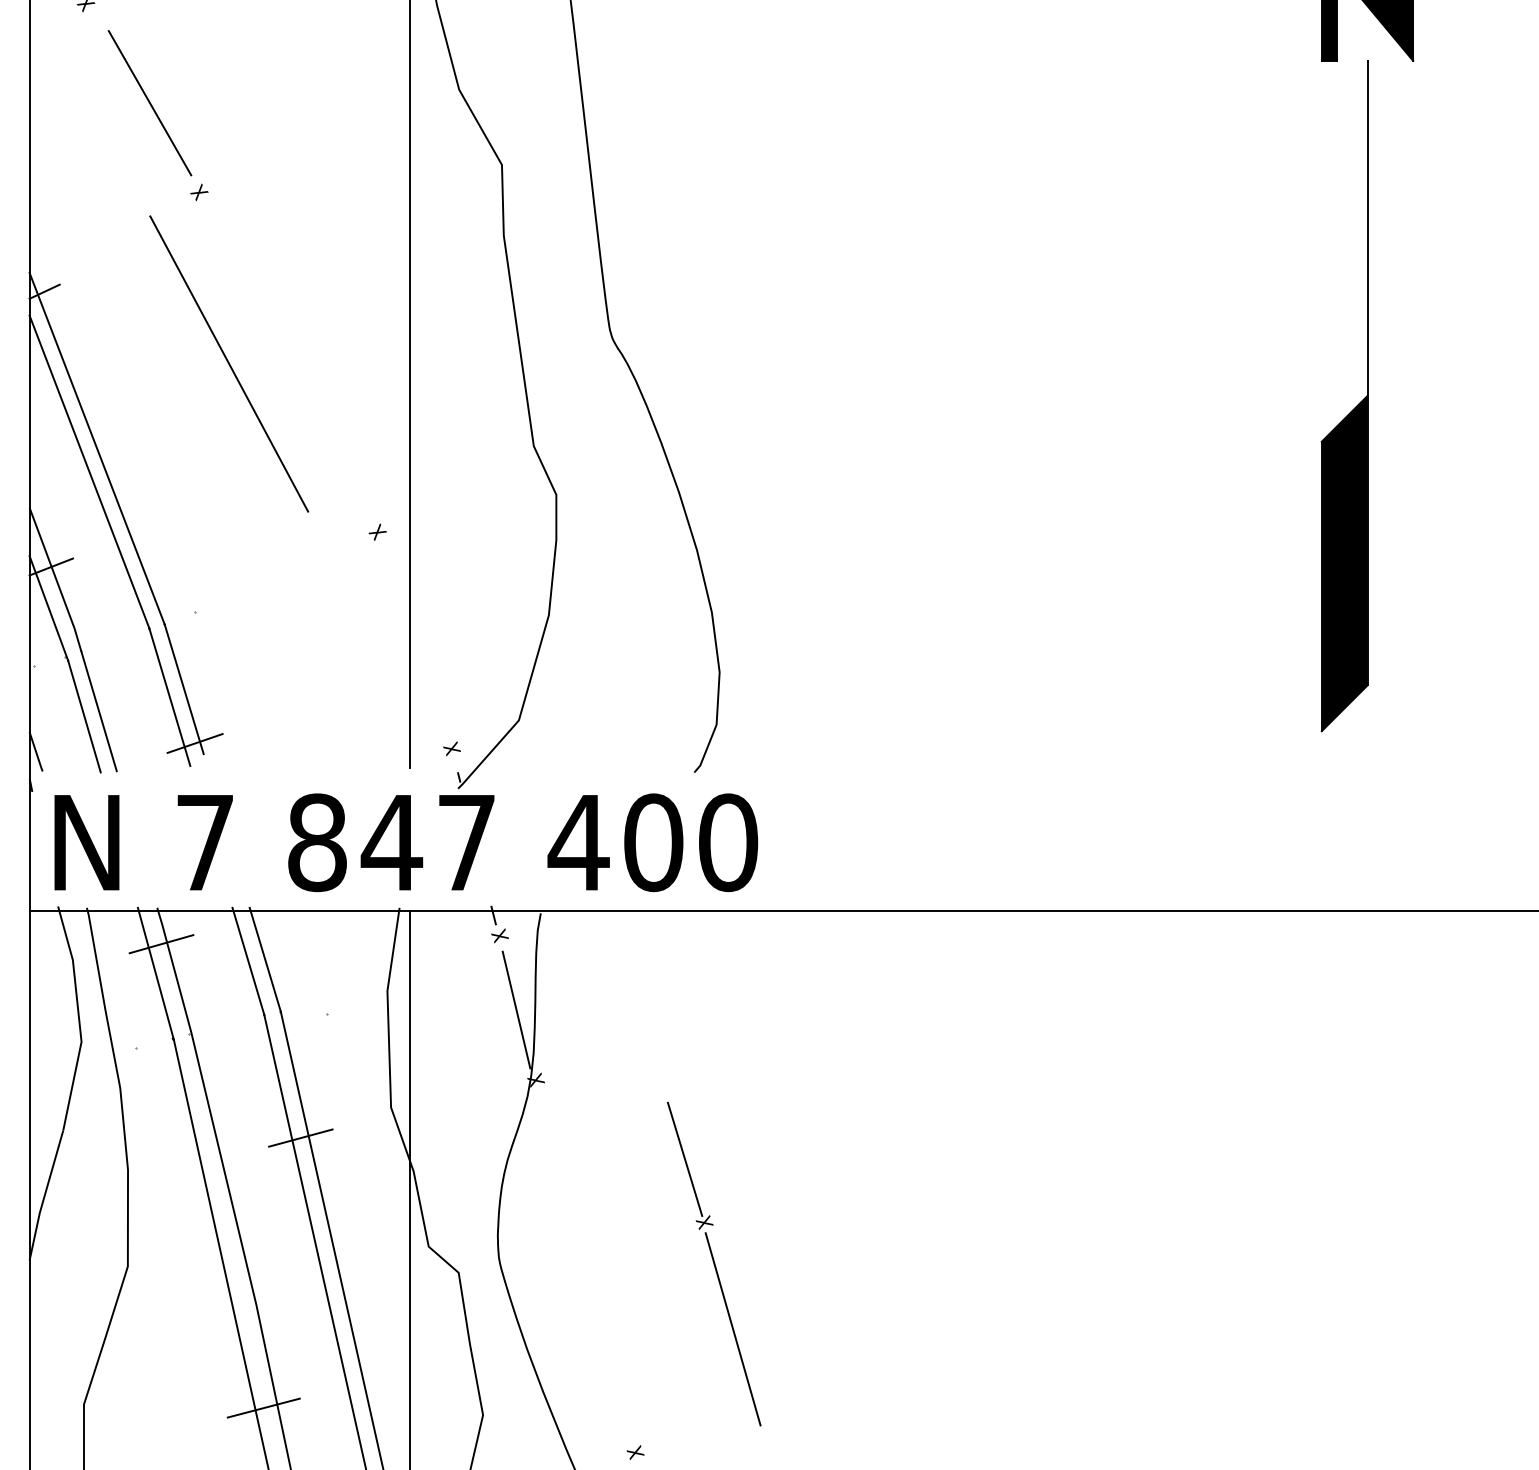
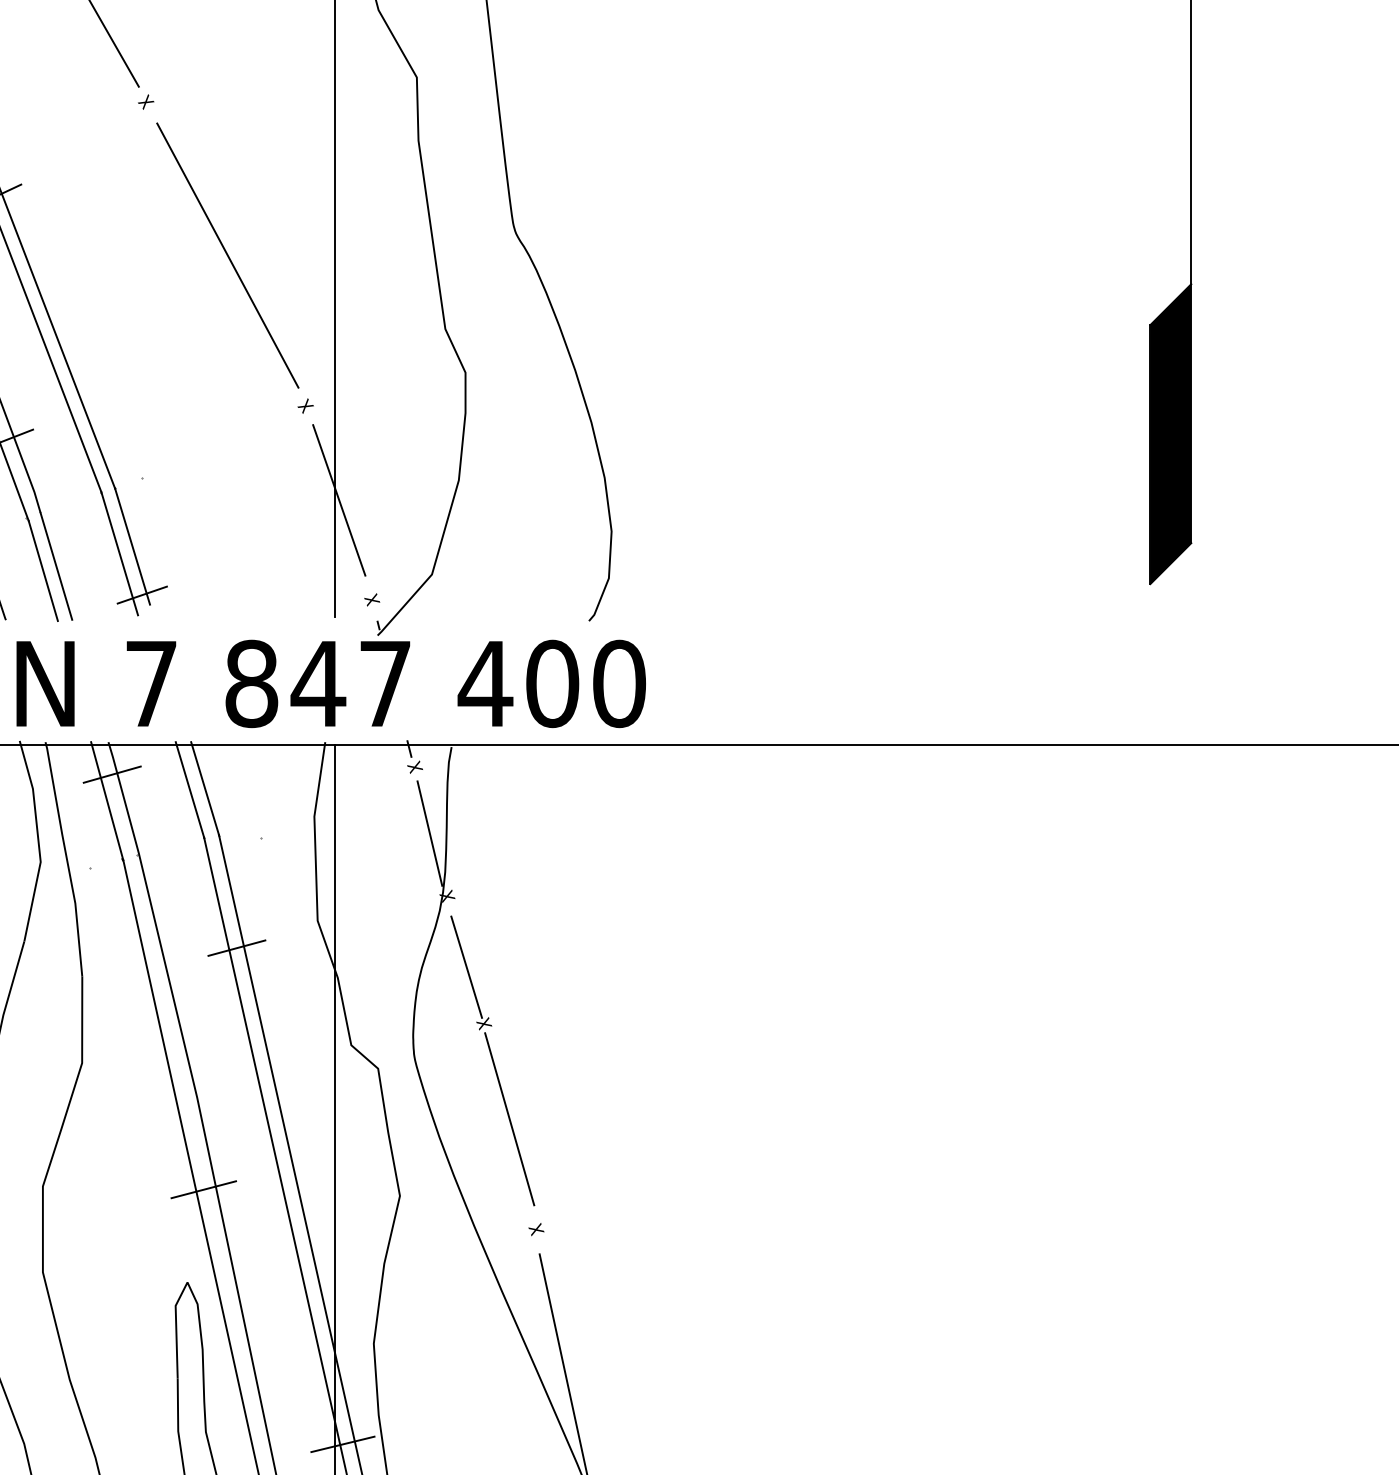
line: (228, 363) -> (227, 255), moved
line: (415, 637) -> (339, 500), added
part: (713, 1263) -> (492, 1060), moved

